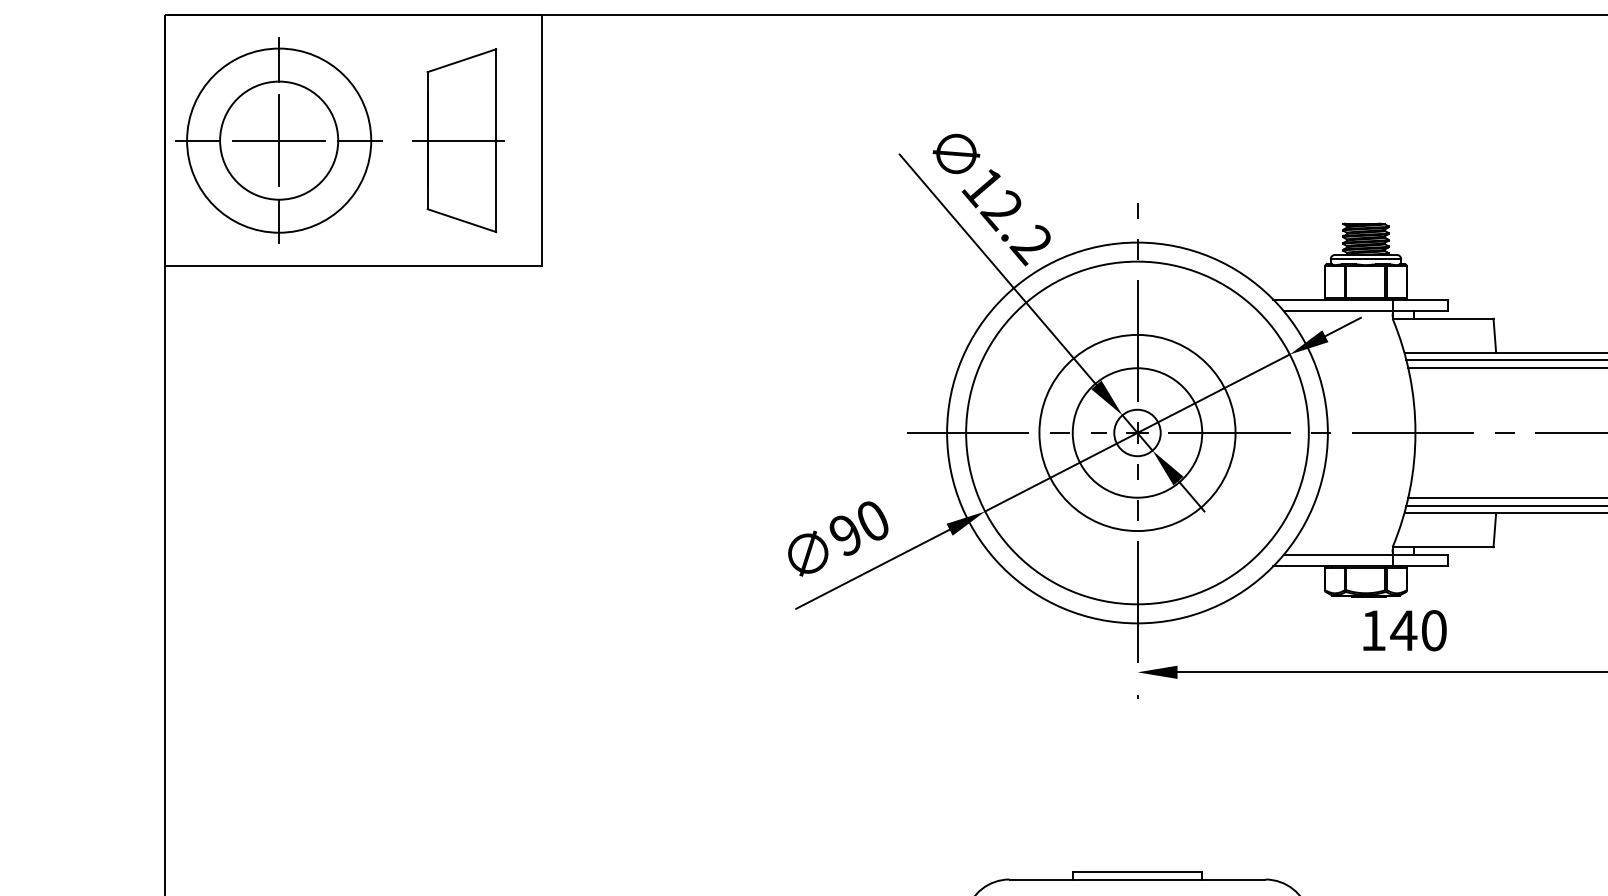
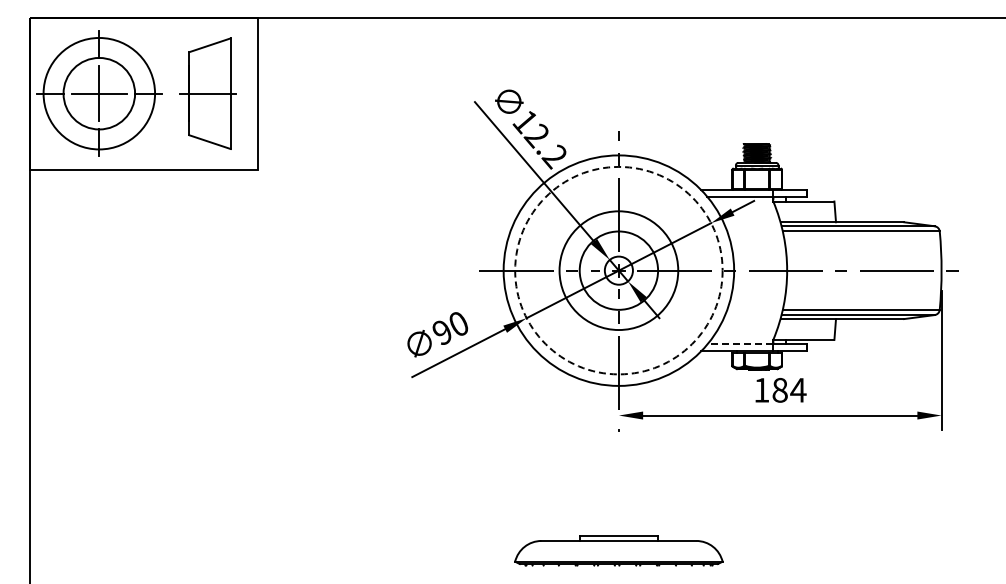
circle: (1136, 432) -> (618, 270), solid -> dashed
line: (1338, 554) -> (740, 344), solid -> dashed
text: (1417, 629) -> (788, 389), 140 -> 184

